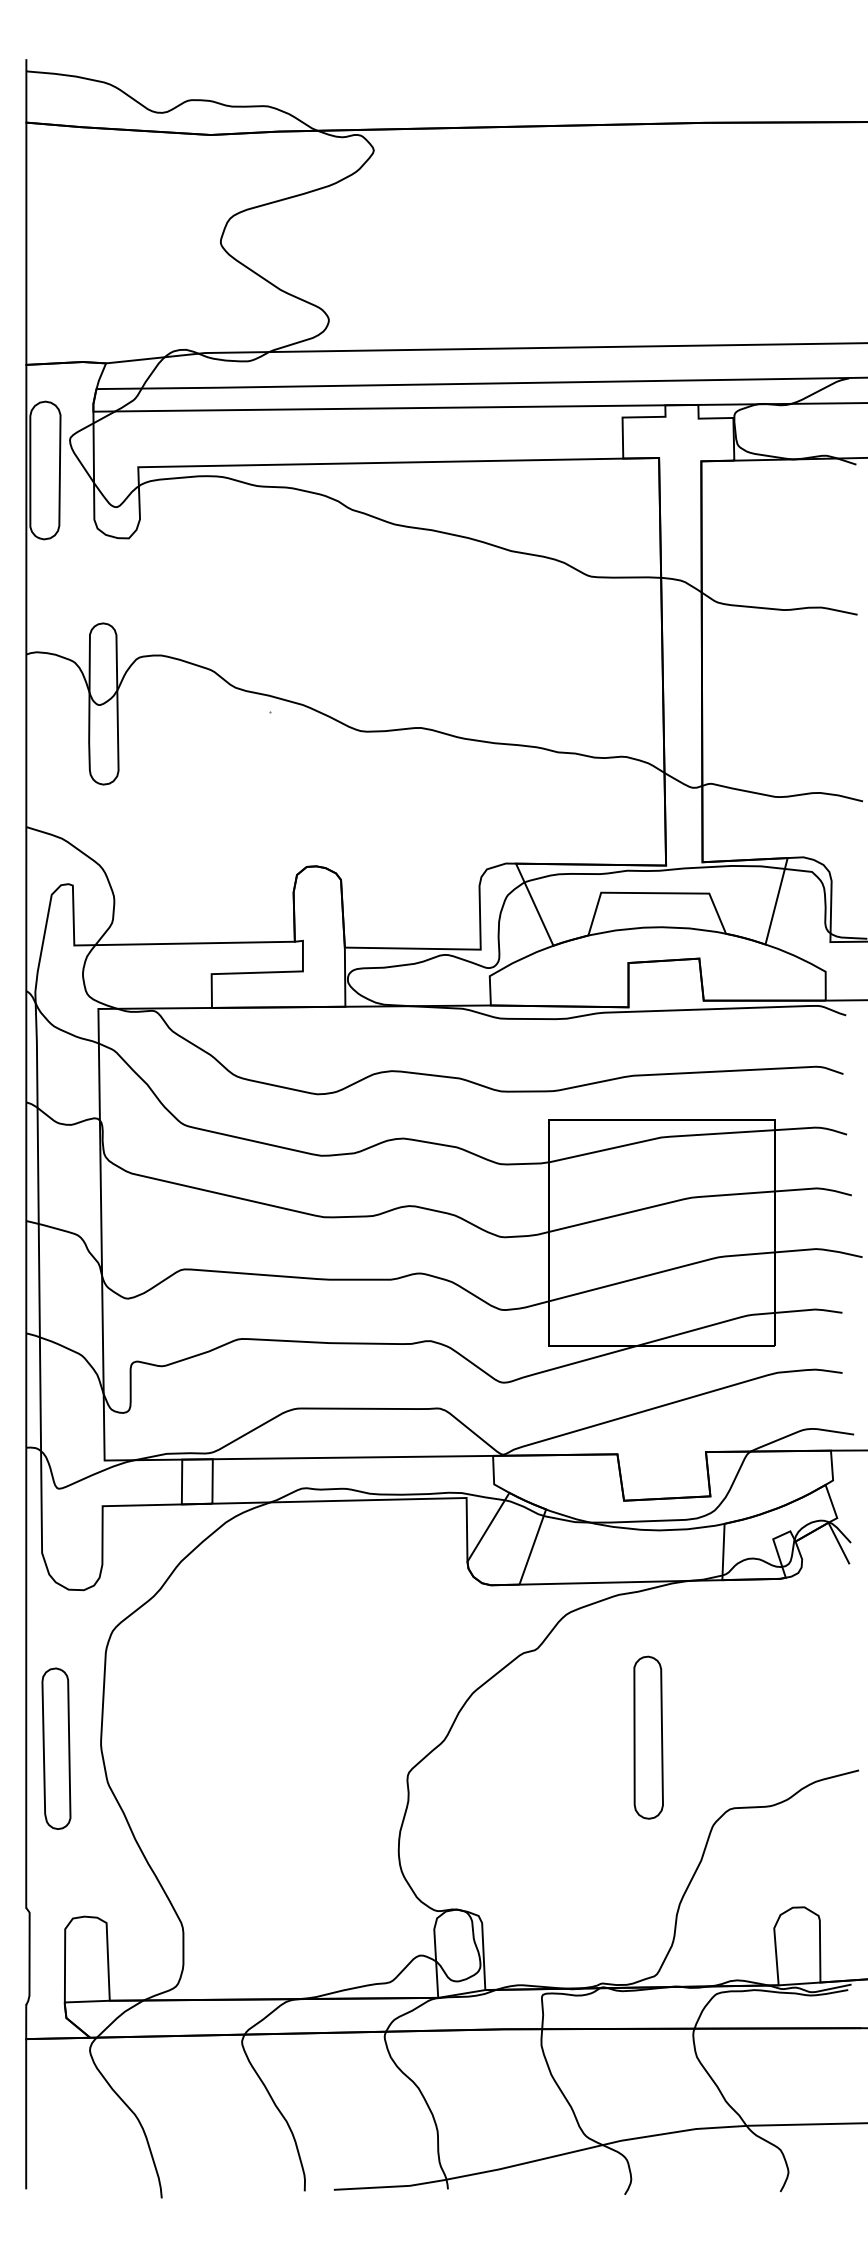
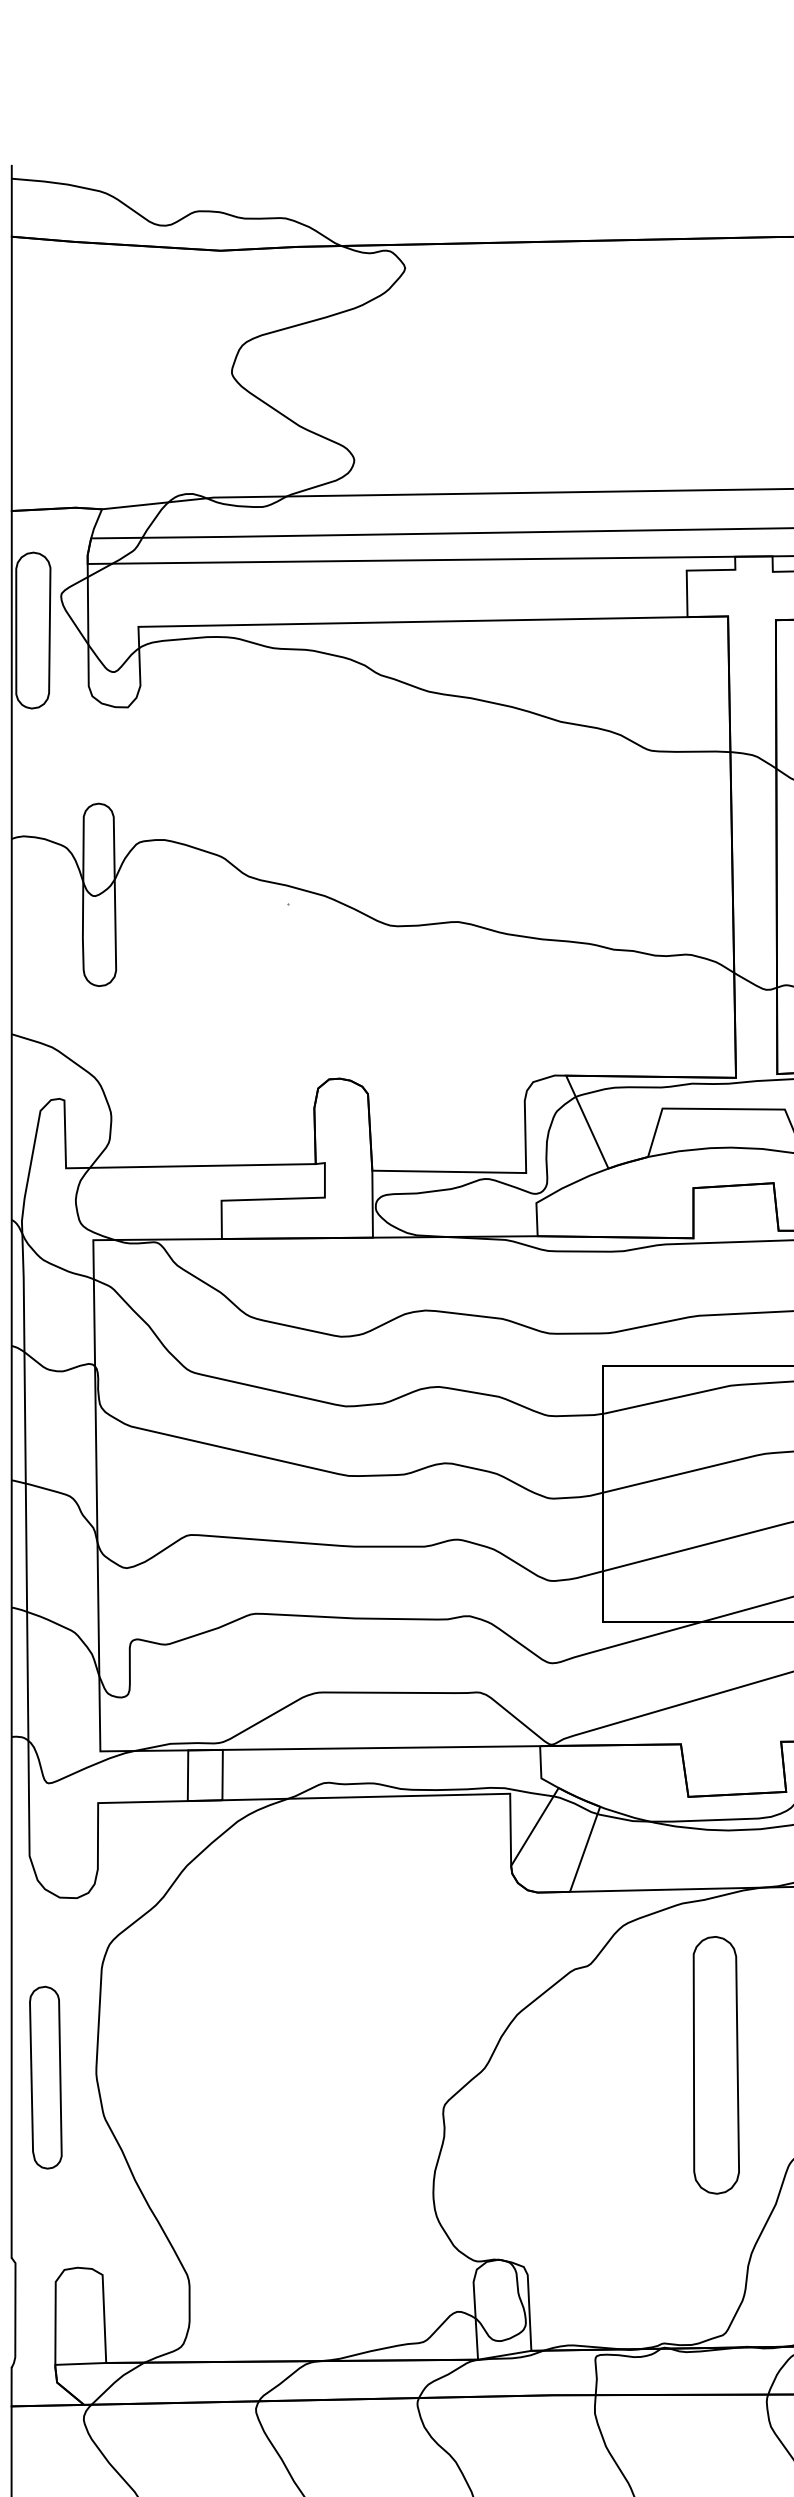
part: (648, 1737) -> (716, 2064), size x1.4

